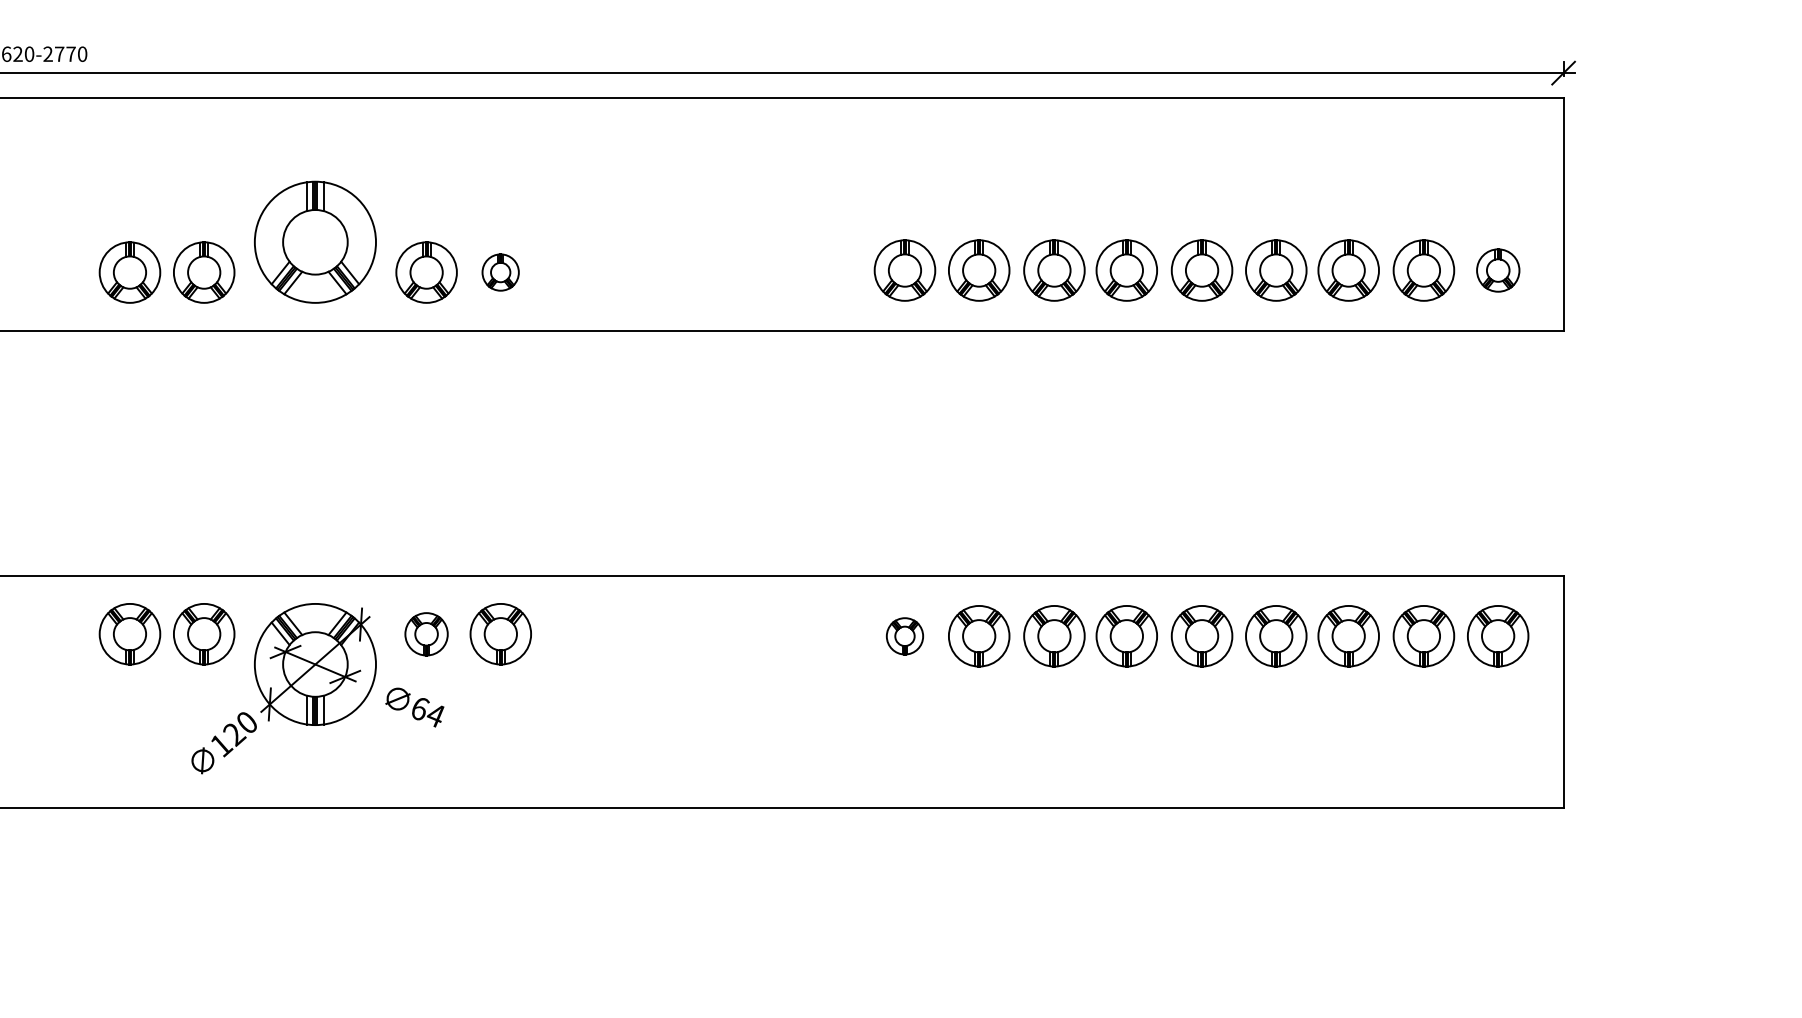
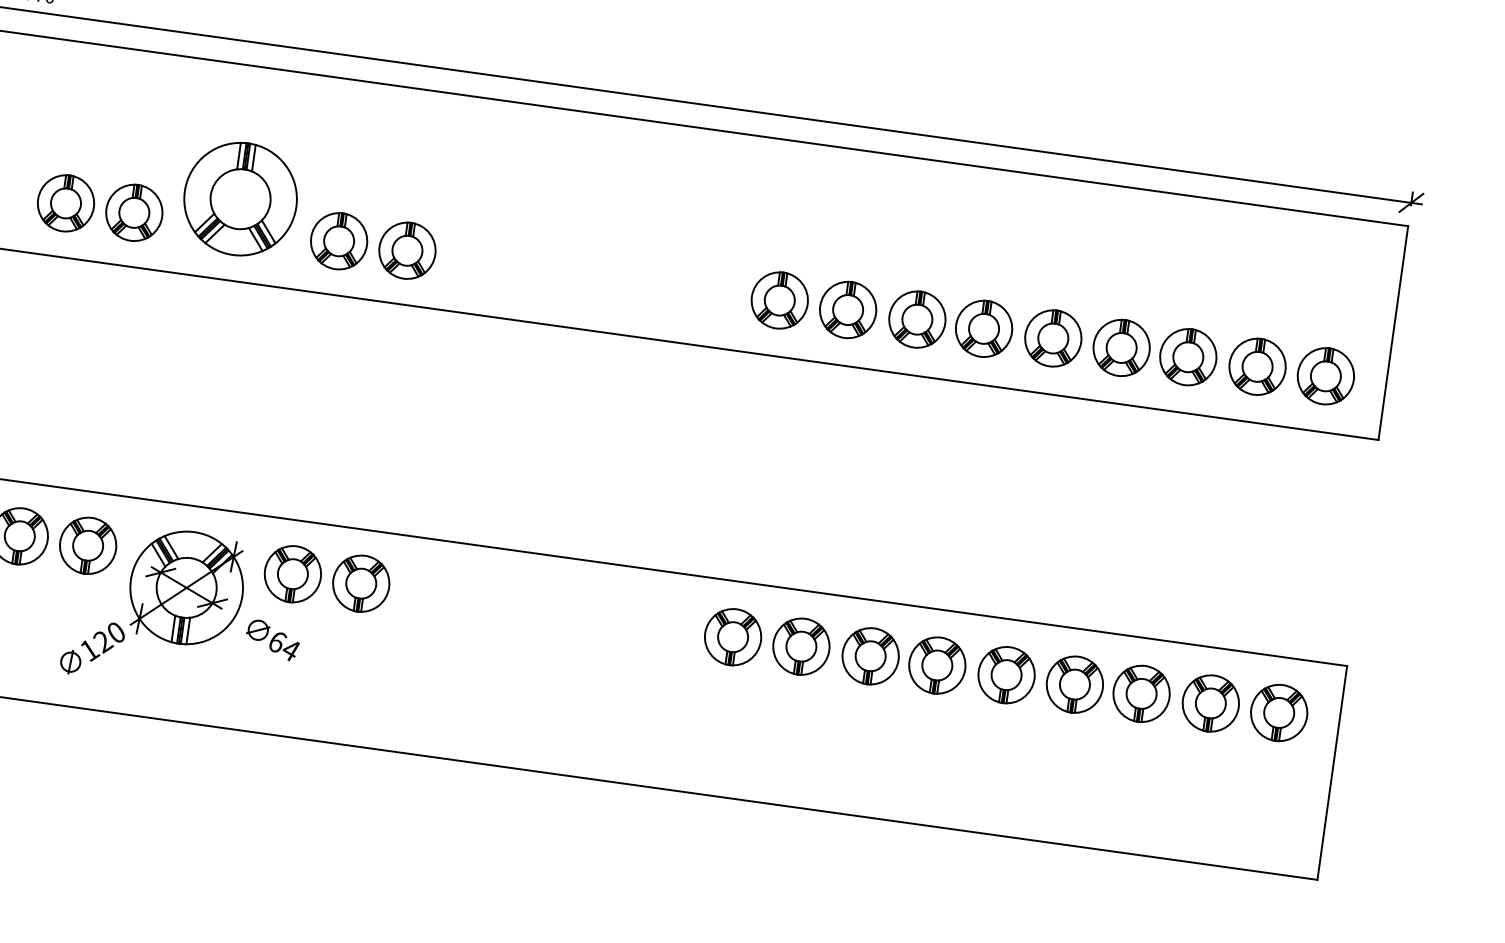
part: (1498, 270) -> (1326, 376), size x1.43
part: (500, 272) -> (407, 250), size x1.67
part: (426, 634) -> (292, 574), size x1.43
part: (904, 636) -> (732, 637), size x1.67

